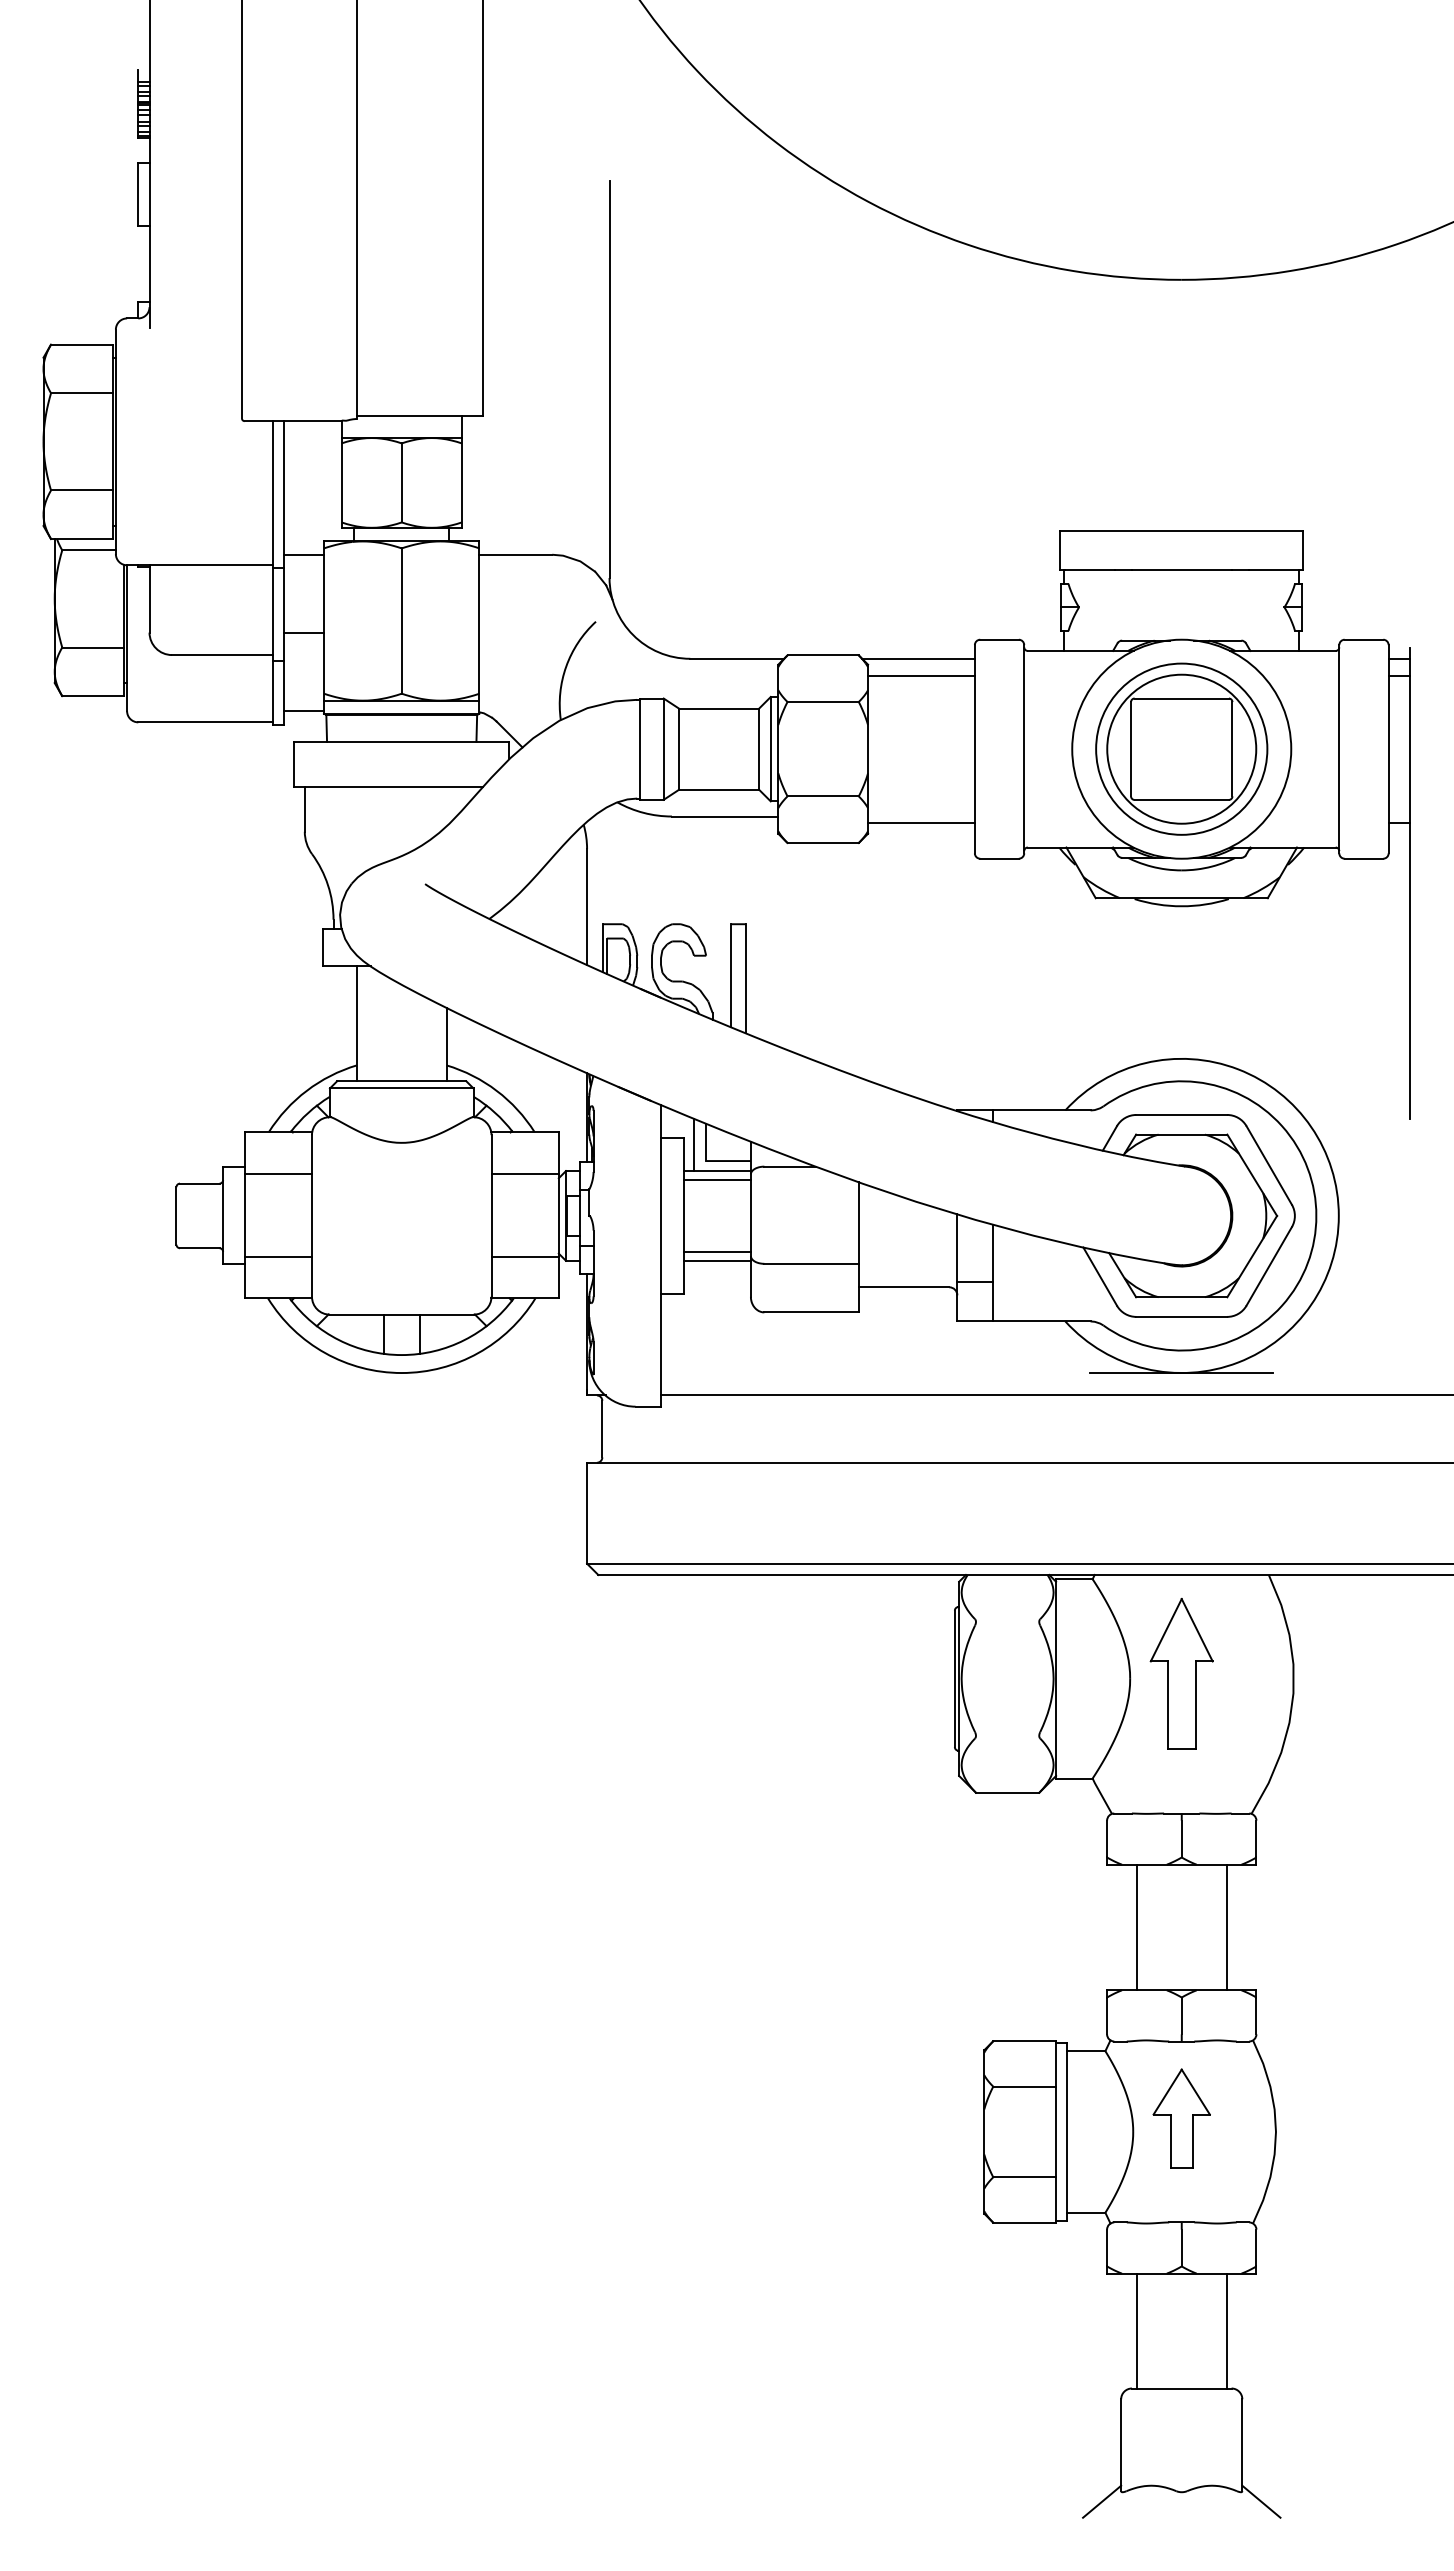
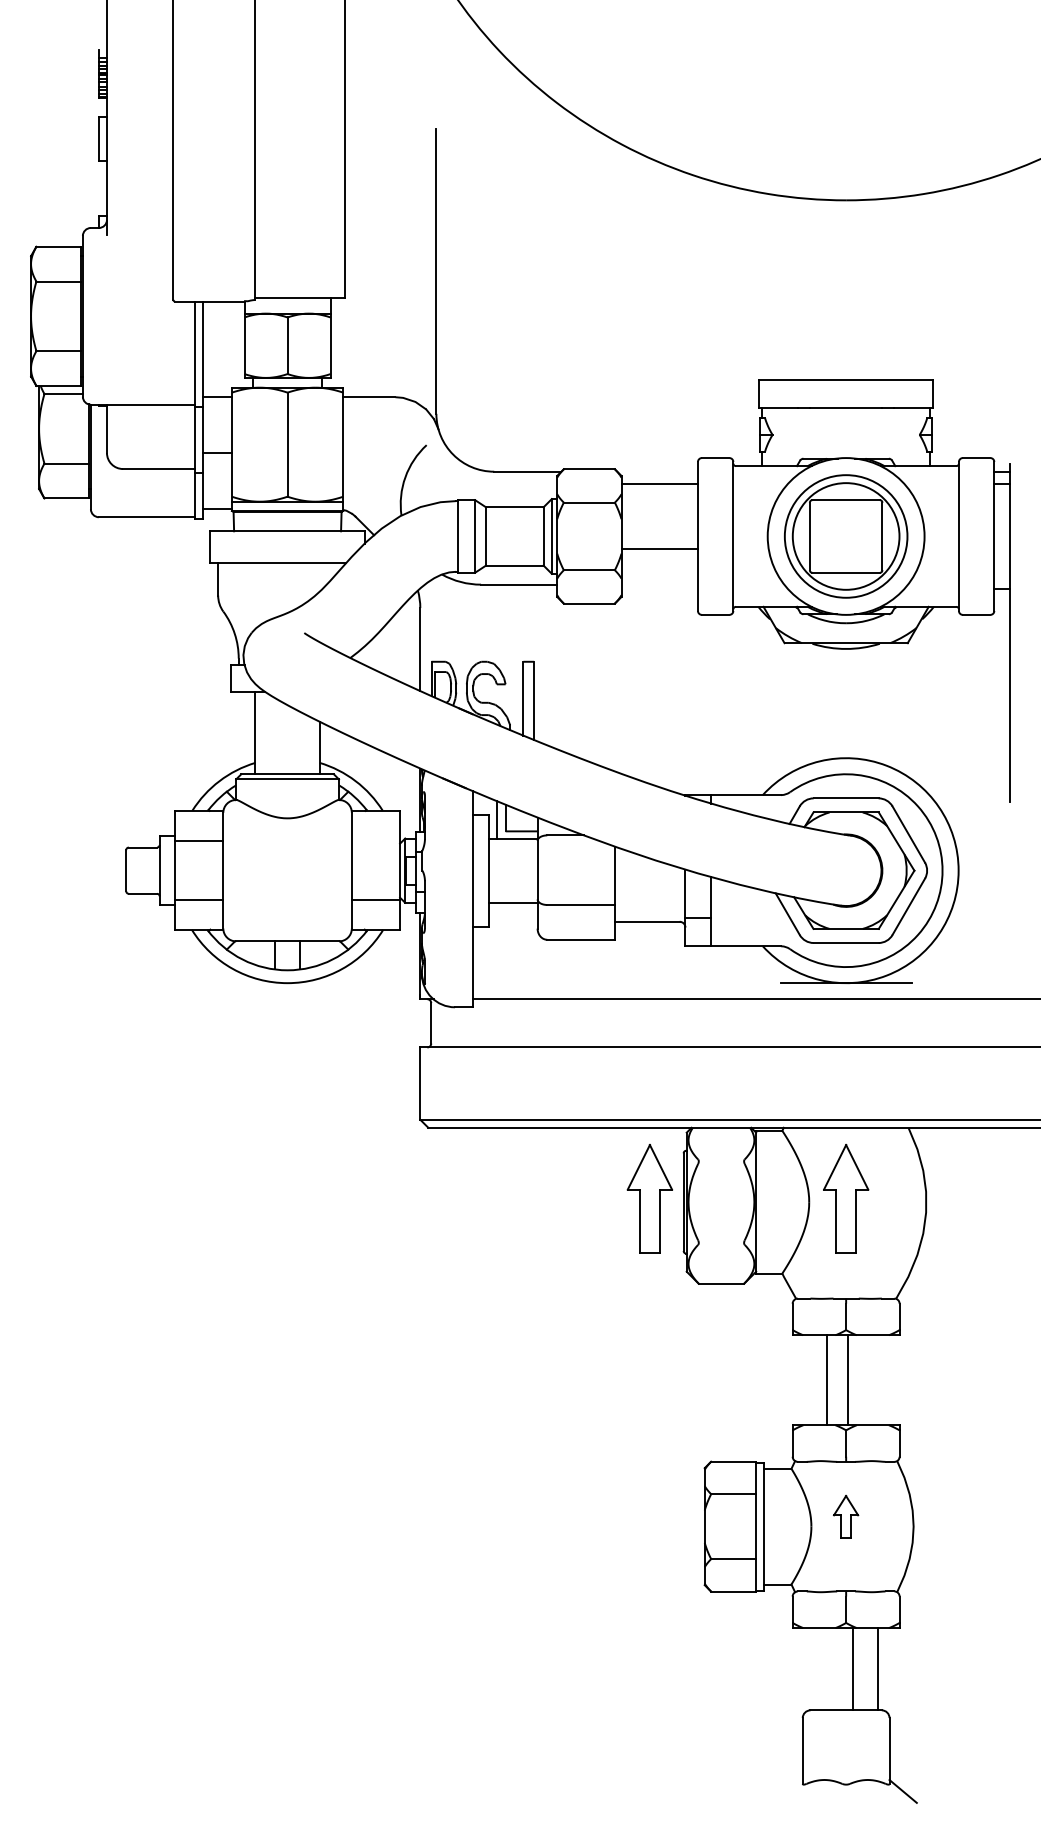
line: (918, 658) -> (657, 471), removed
line: (921, 822) -> (659, 548), moved
line: (524, 1173) -> (375, 840), removed
line: (716, 1179) -> (512, 844), removed
line: (716, 1252) -> (512, 896), removed
part: (907, 1673) -> (649, 1198), added
line: (1136, 1927) -> (847, 1380), moved
line: (1226, 1927) -> (826, 1380), moved
part: (1181, 2118) -> (845, 1517), size x0.6
line: (1136, 2330) -> (852, 1668), moved
line: (1102, 2501) -> (789, 1791), removed

